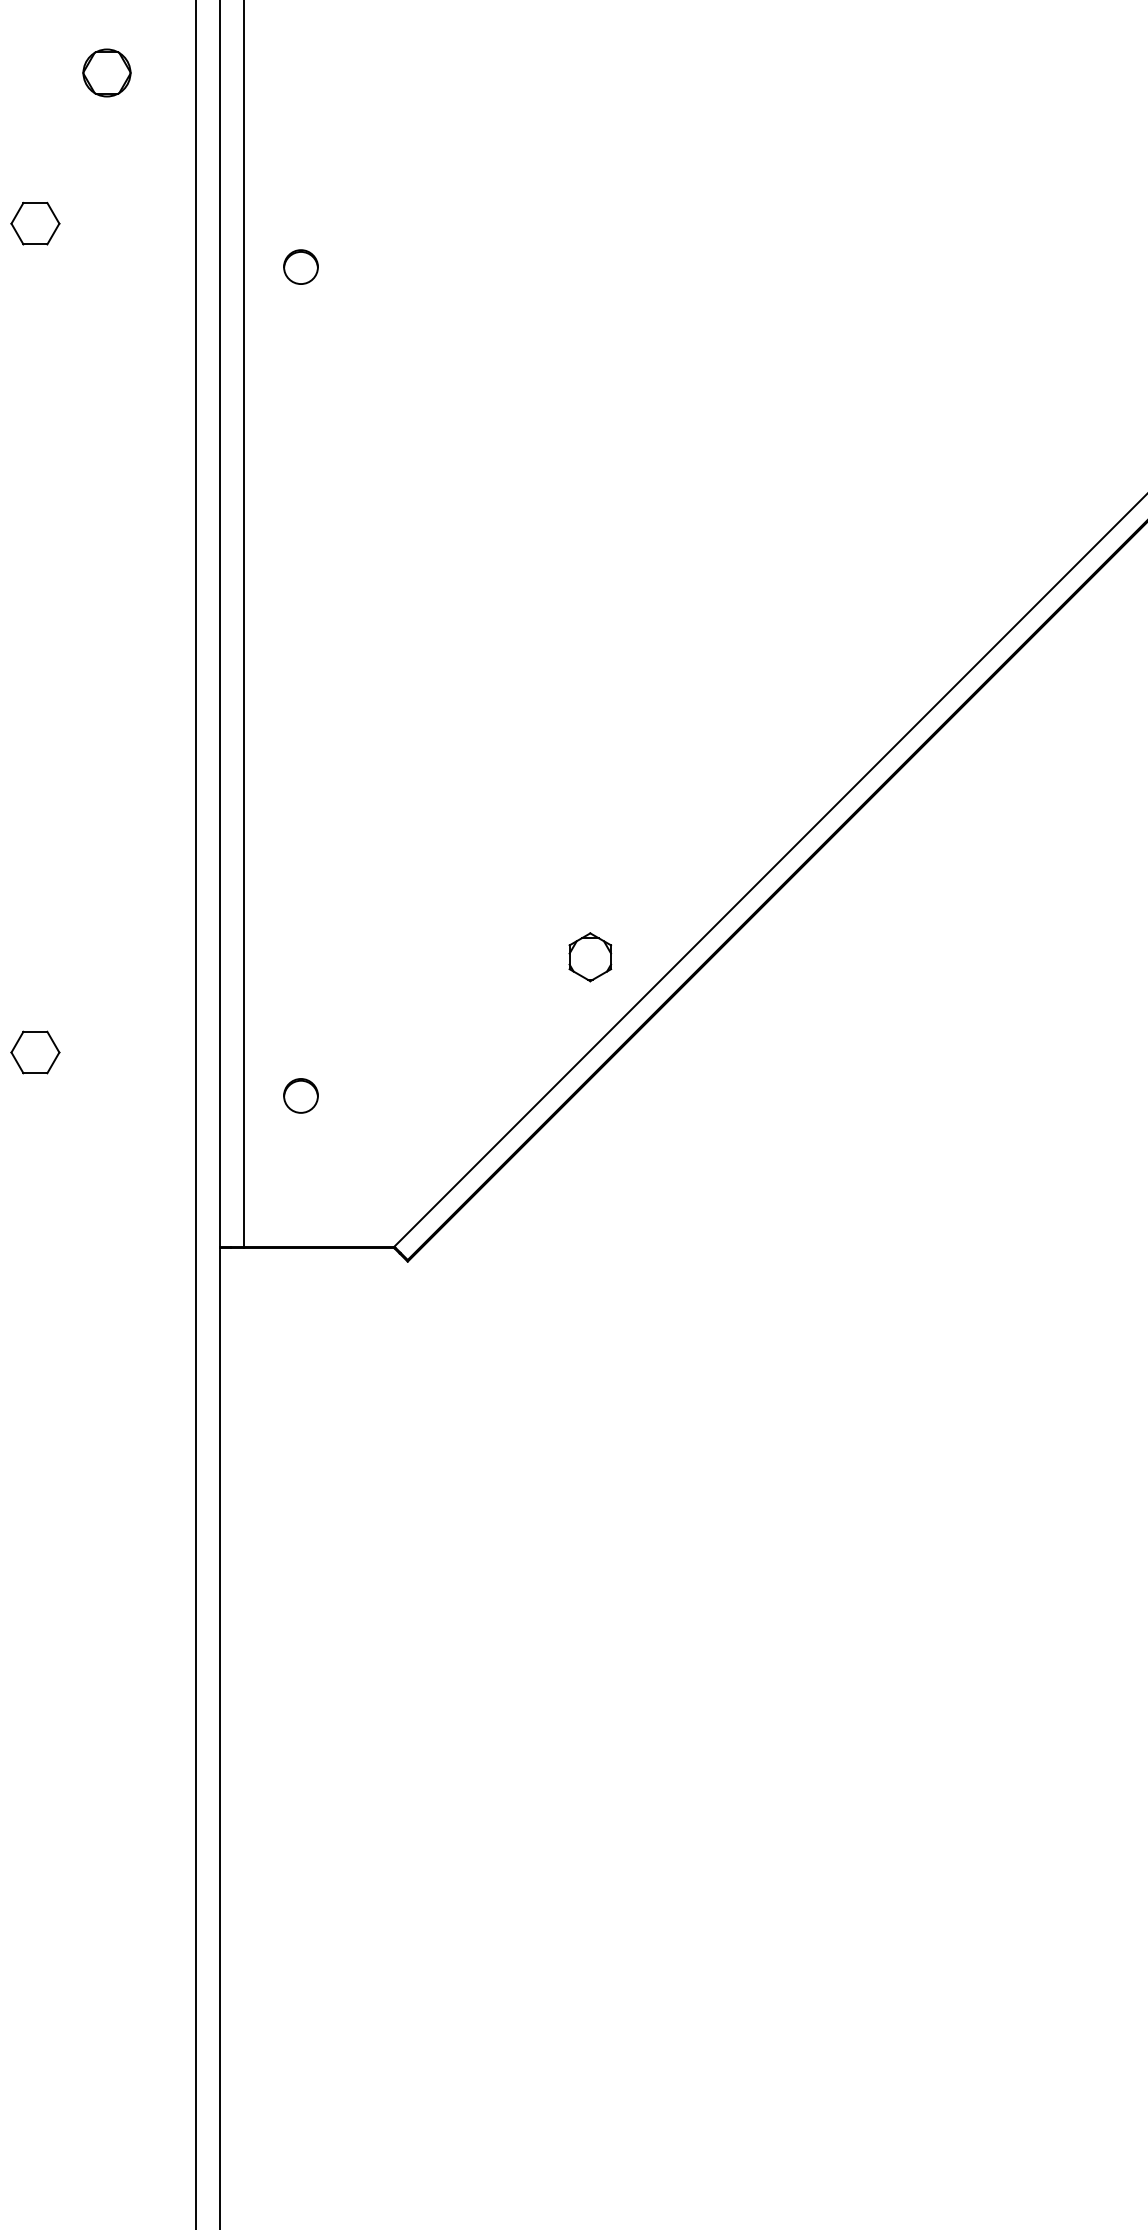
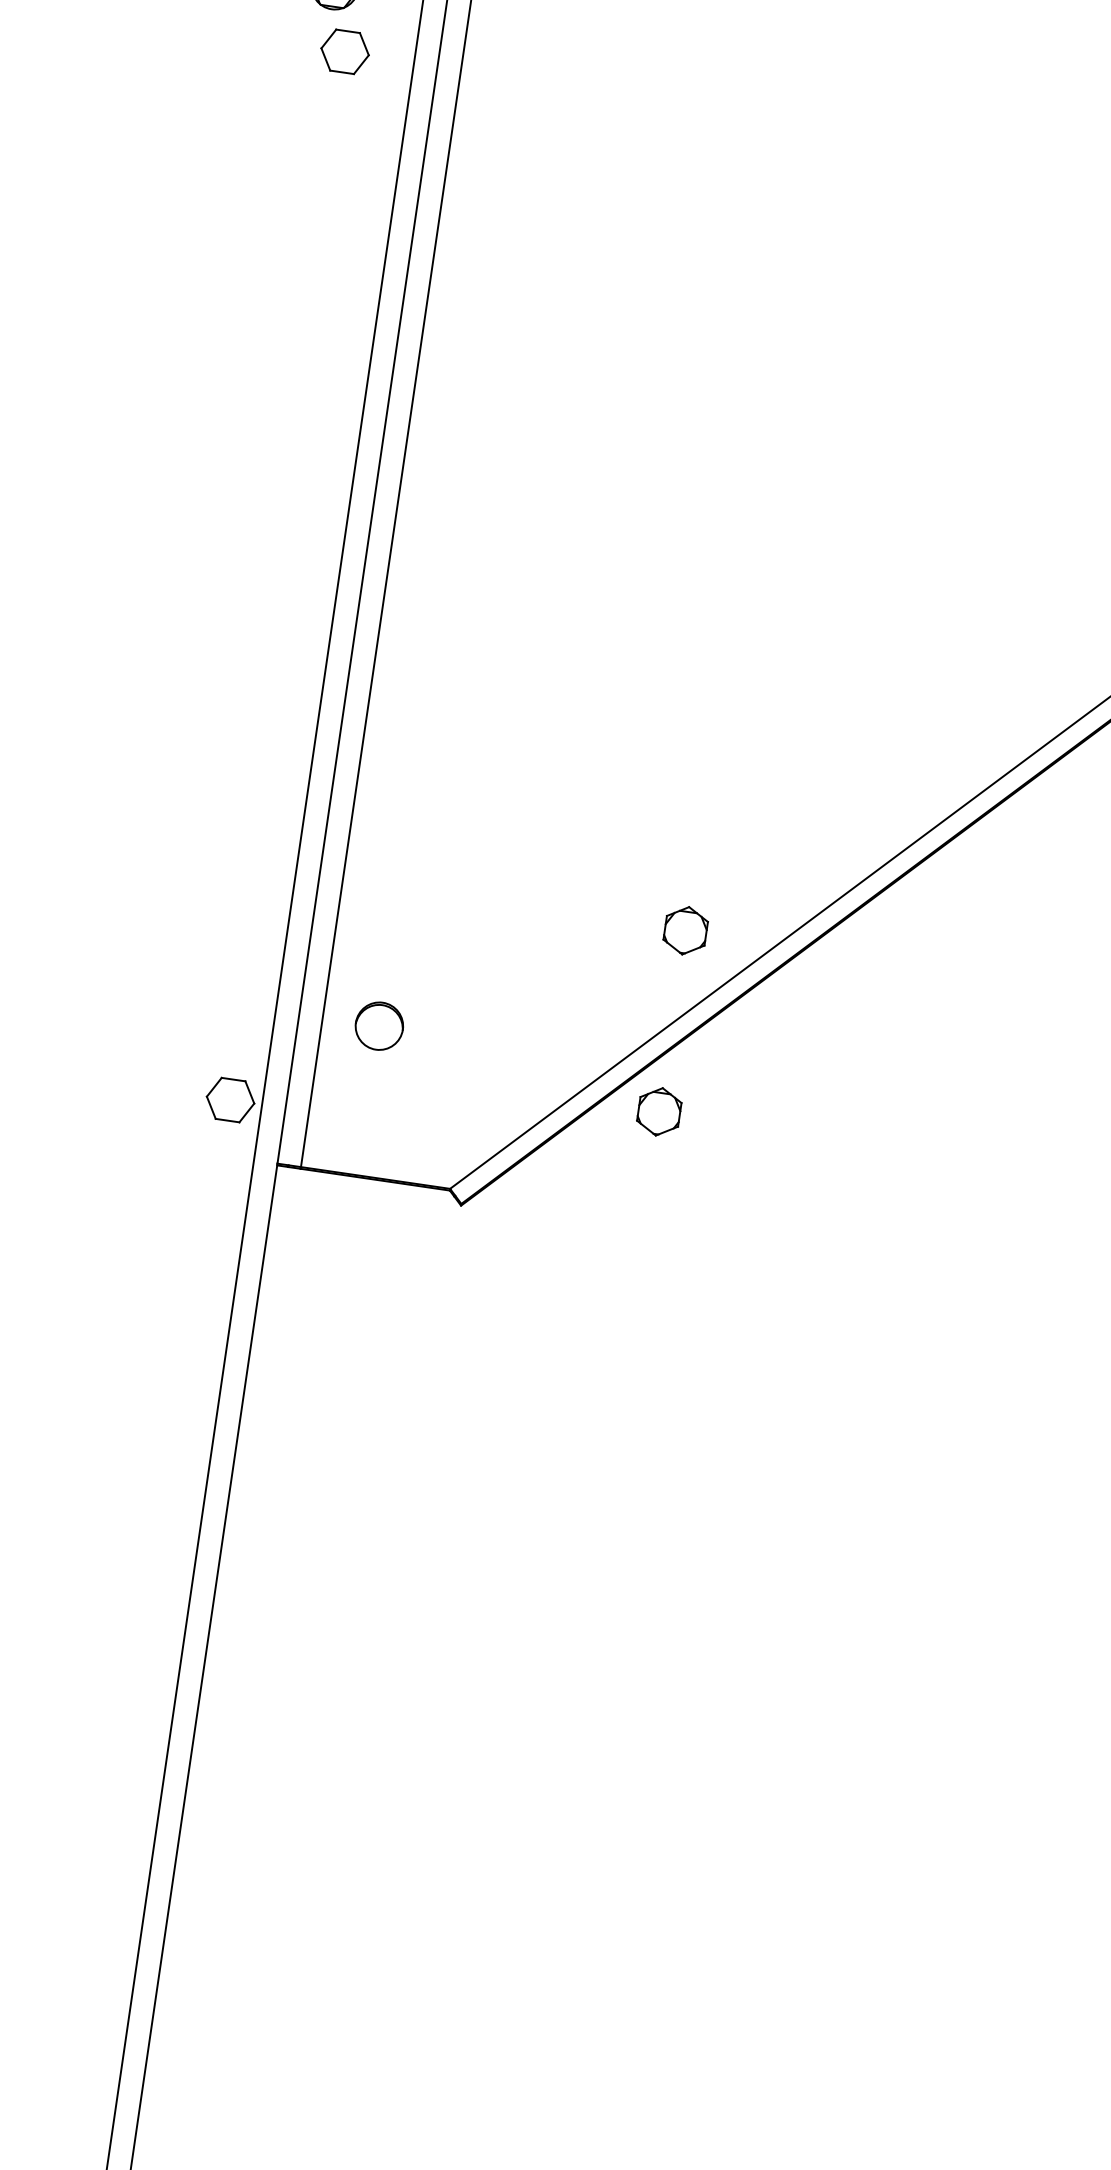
part: (35, 223) -> (345, 51), moved
circle: (300, 266) -> (498, 205), removed
part: (35, 1052) -> (230, 1100), moved
circle: (300, 1095) -> (378, 1025), size x1.4
part: (590, 1140) -> (659, 1112), added

